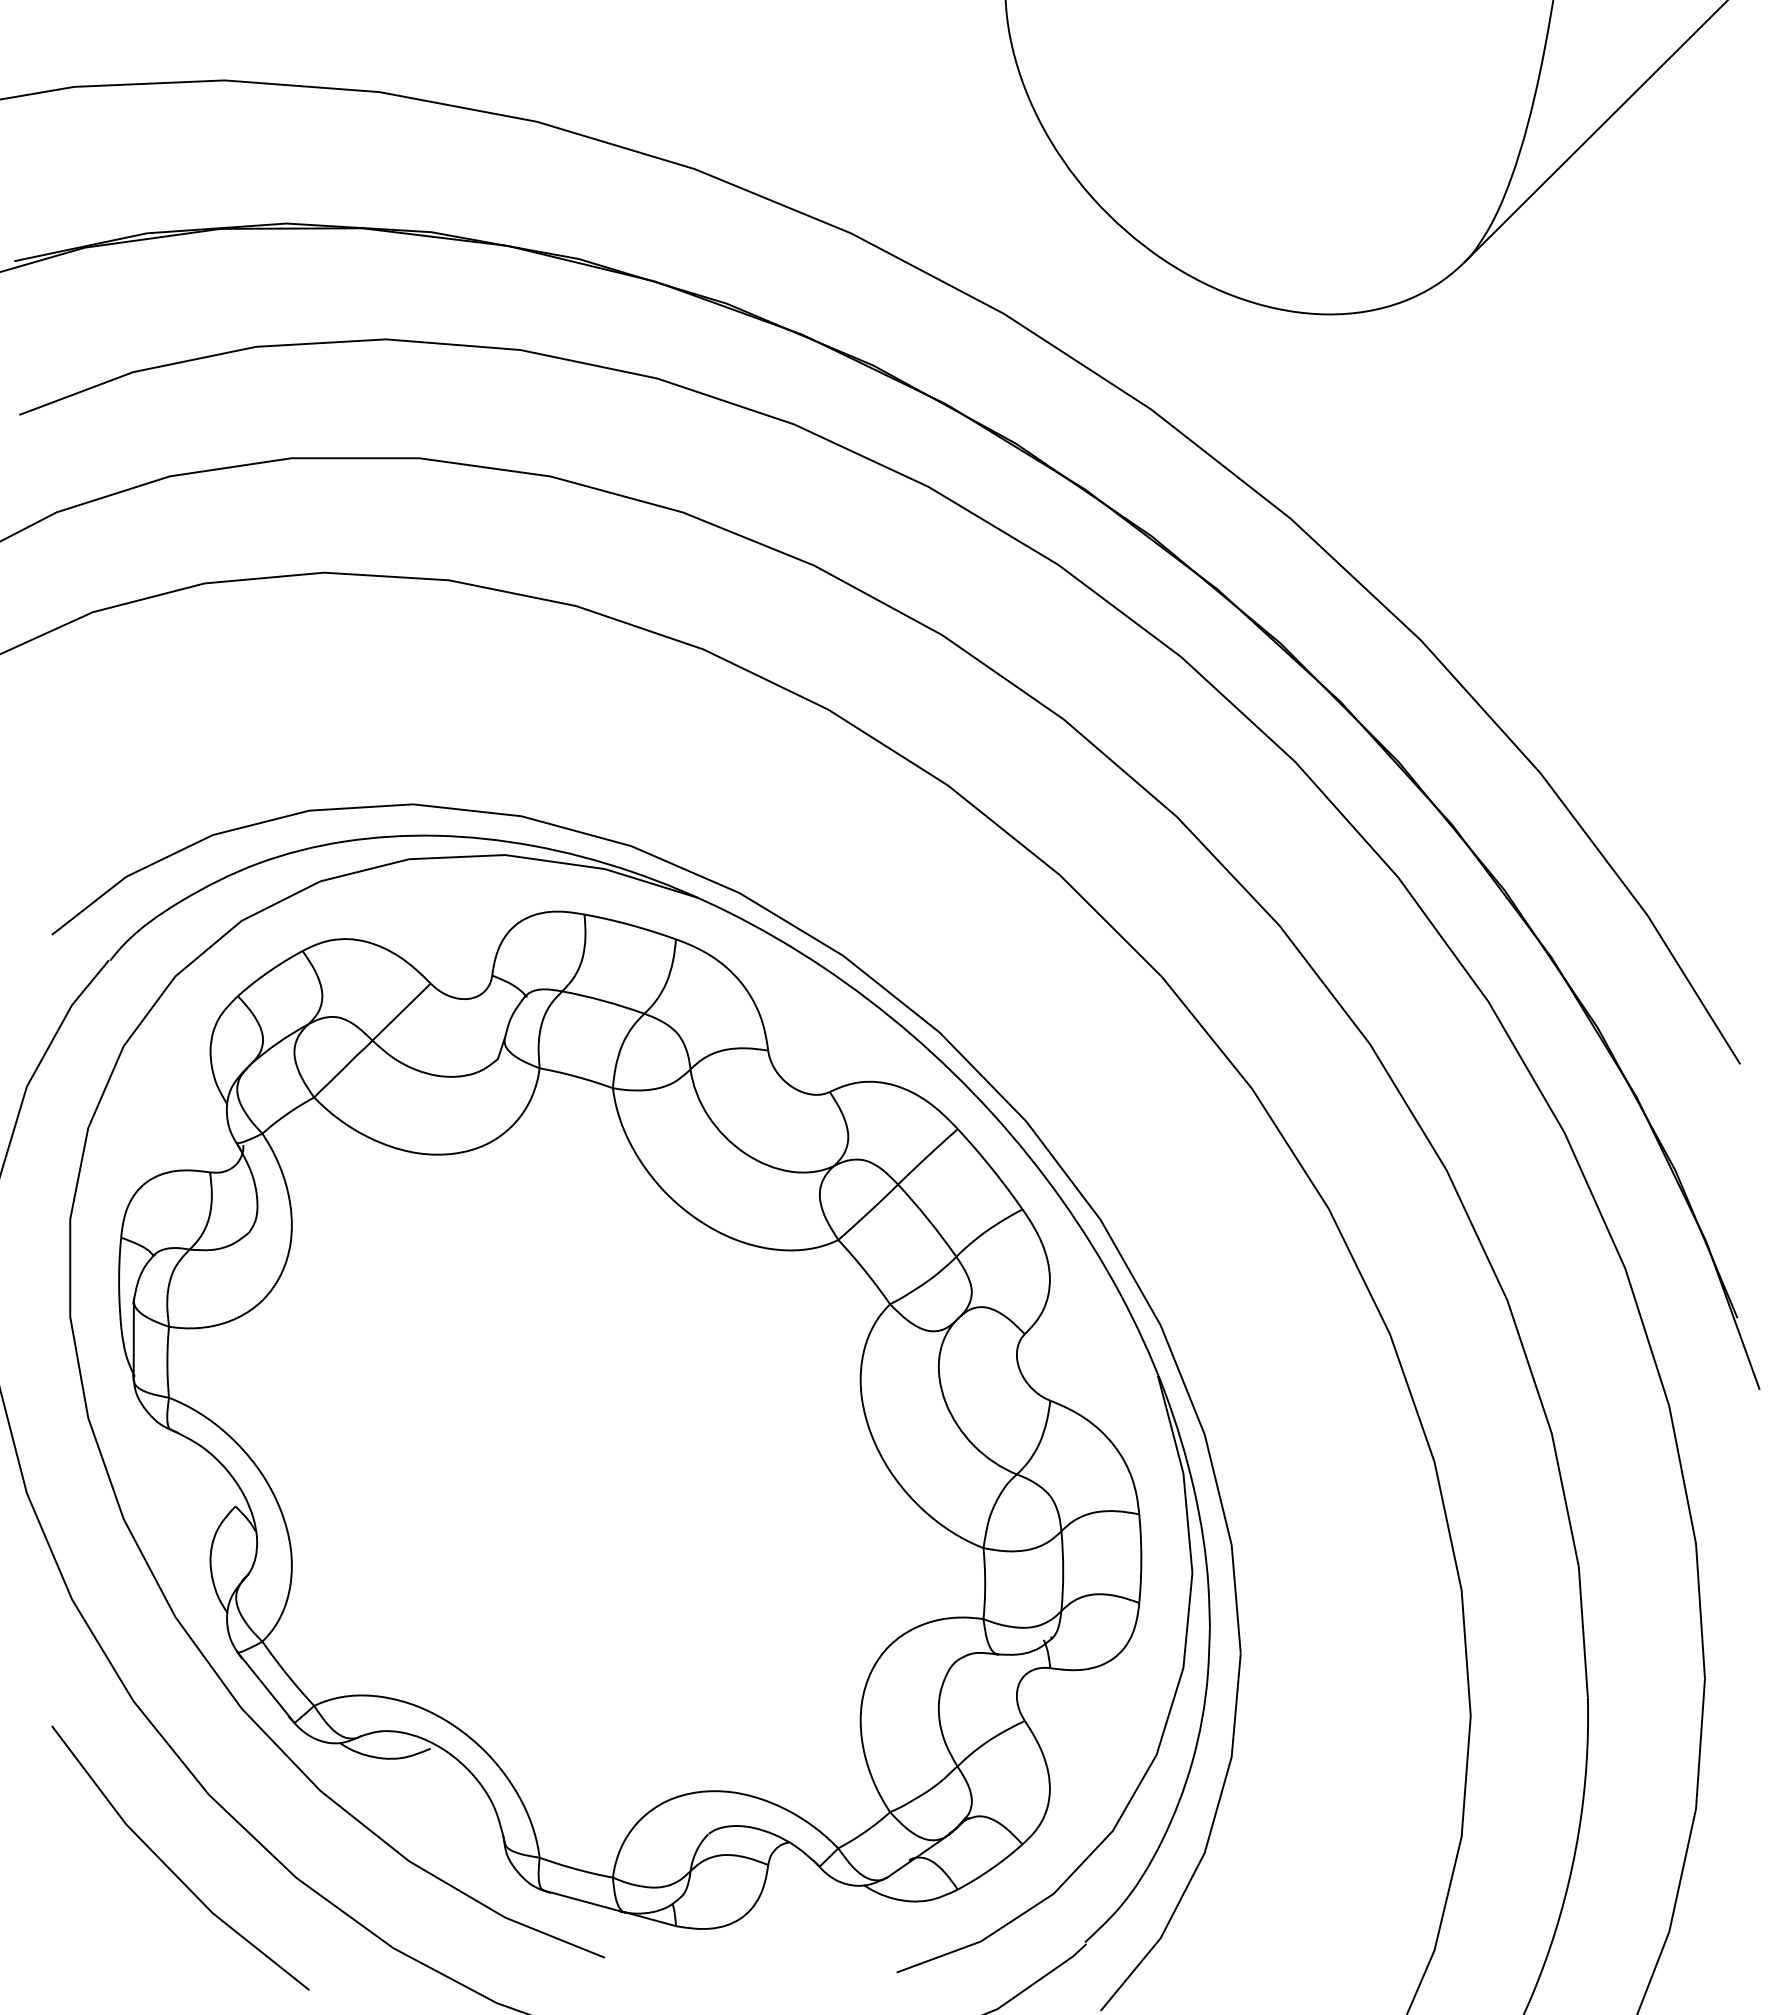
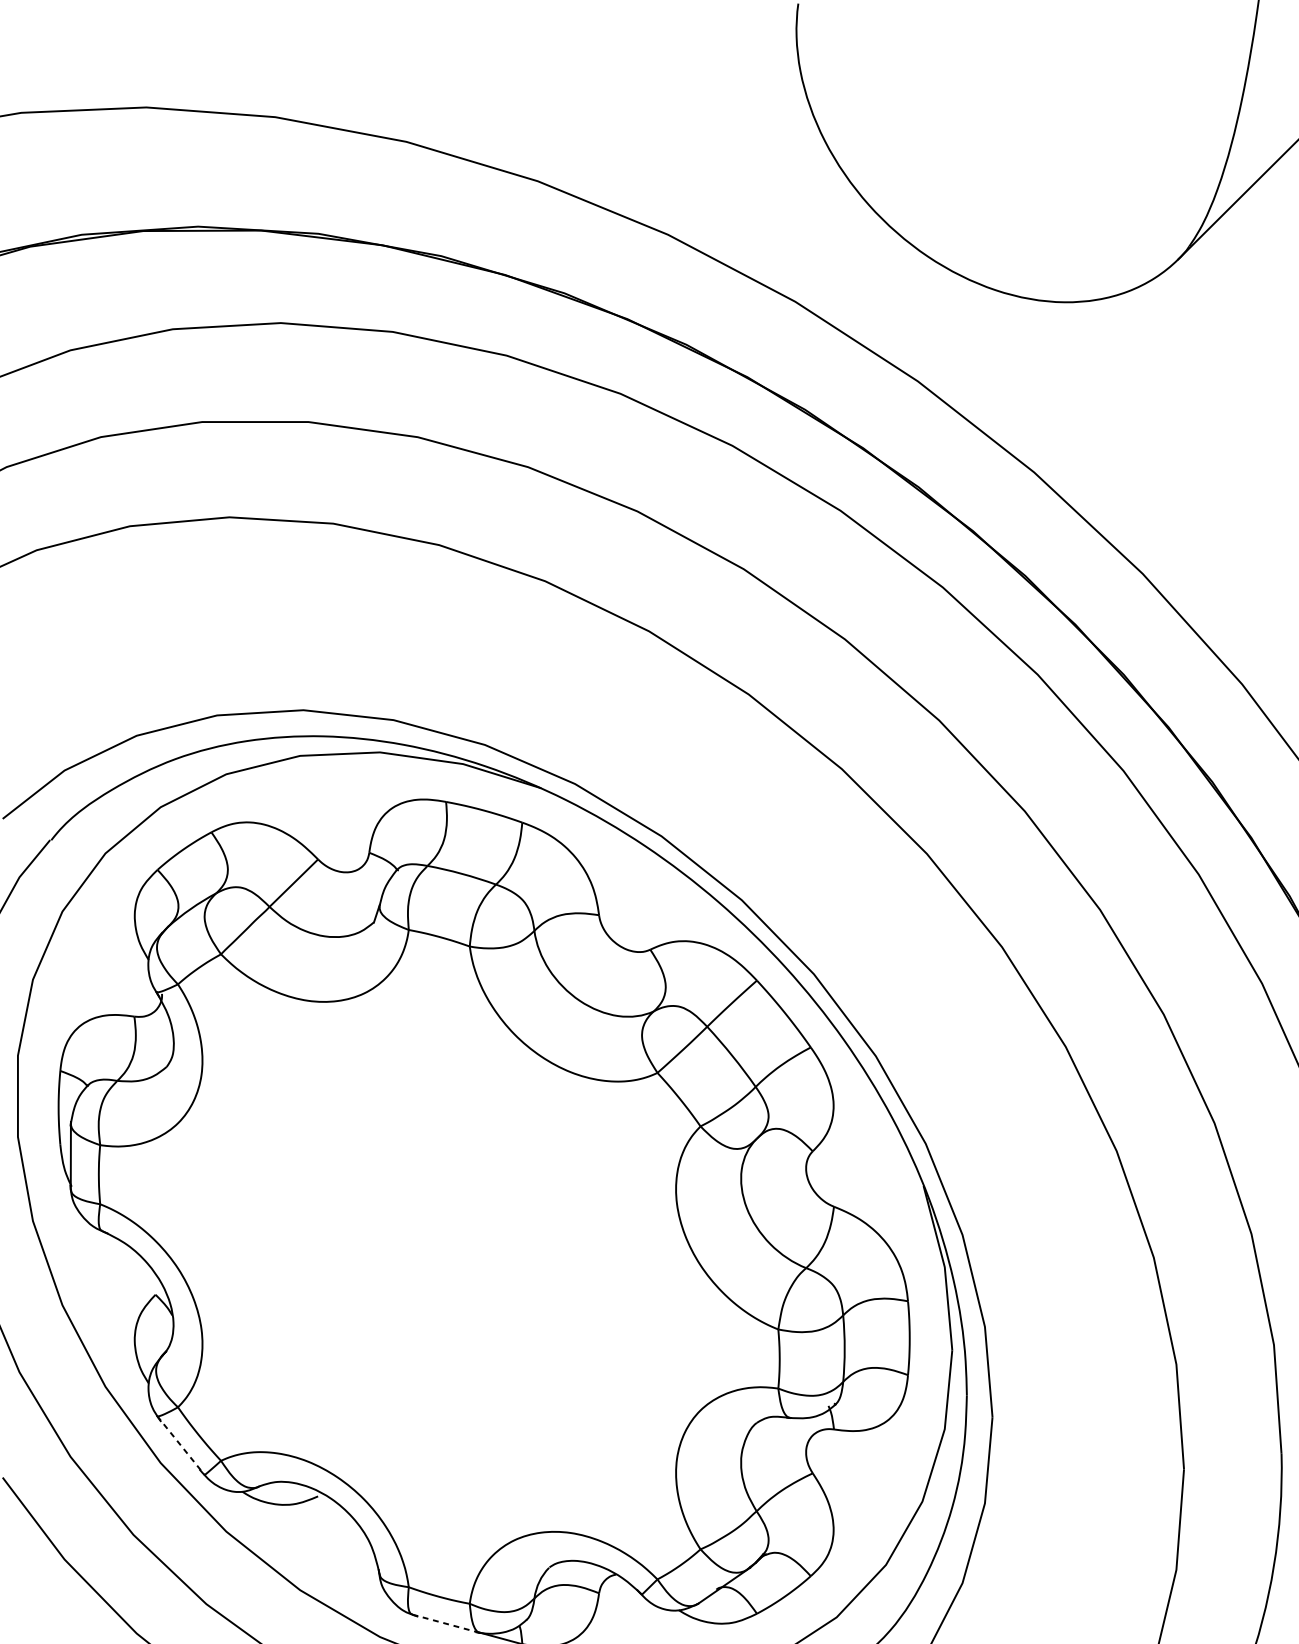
line: (266, 1687) -> (181, 1445), solid -> dashed
line: (585, 1901) -> (446, 1623), solid -> dashed

